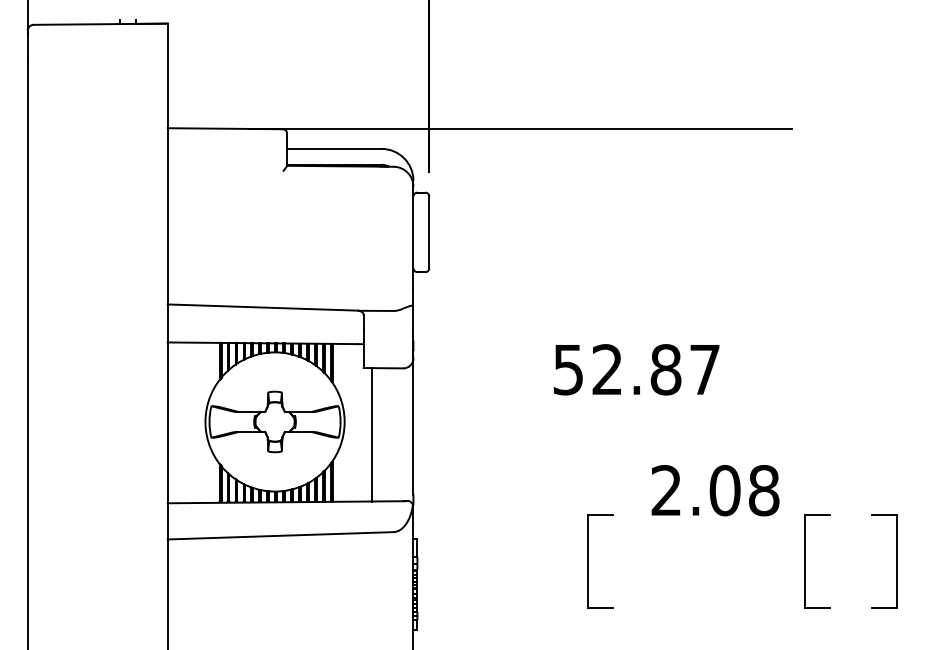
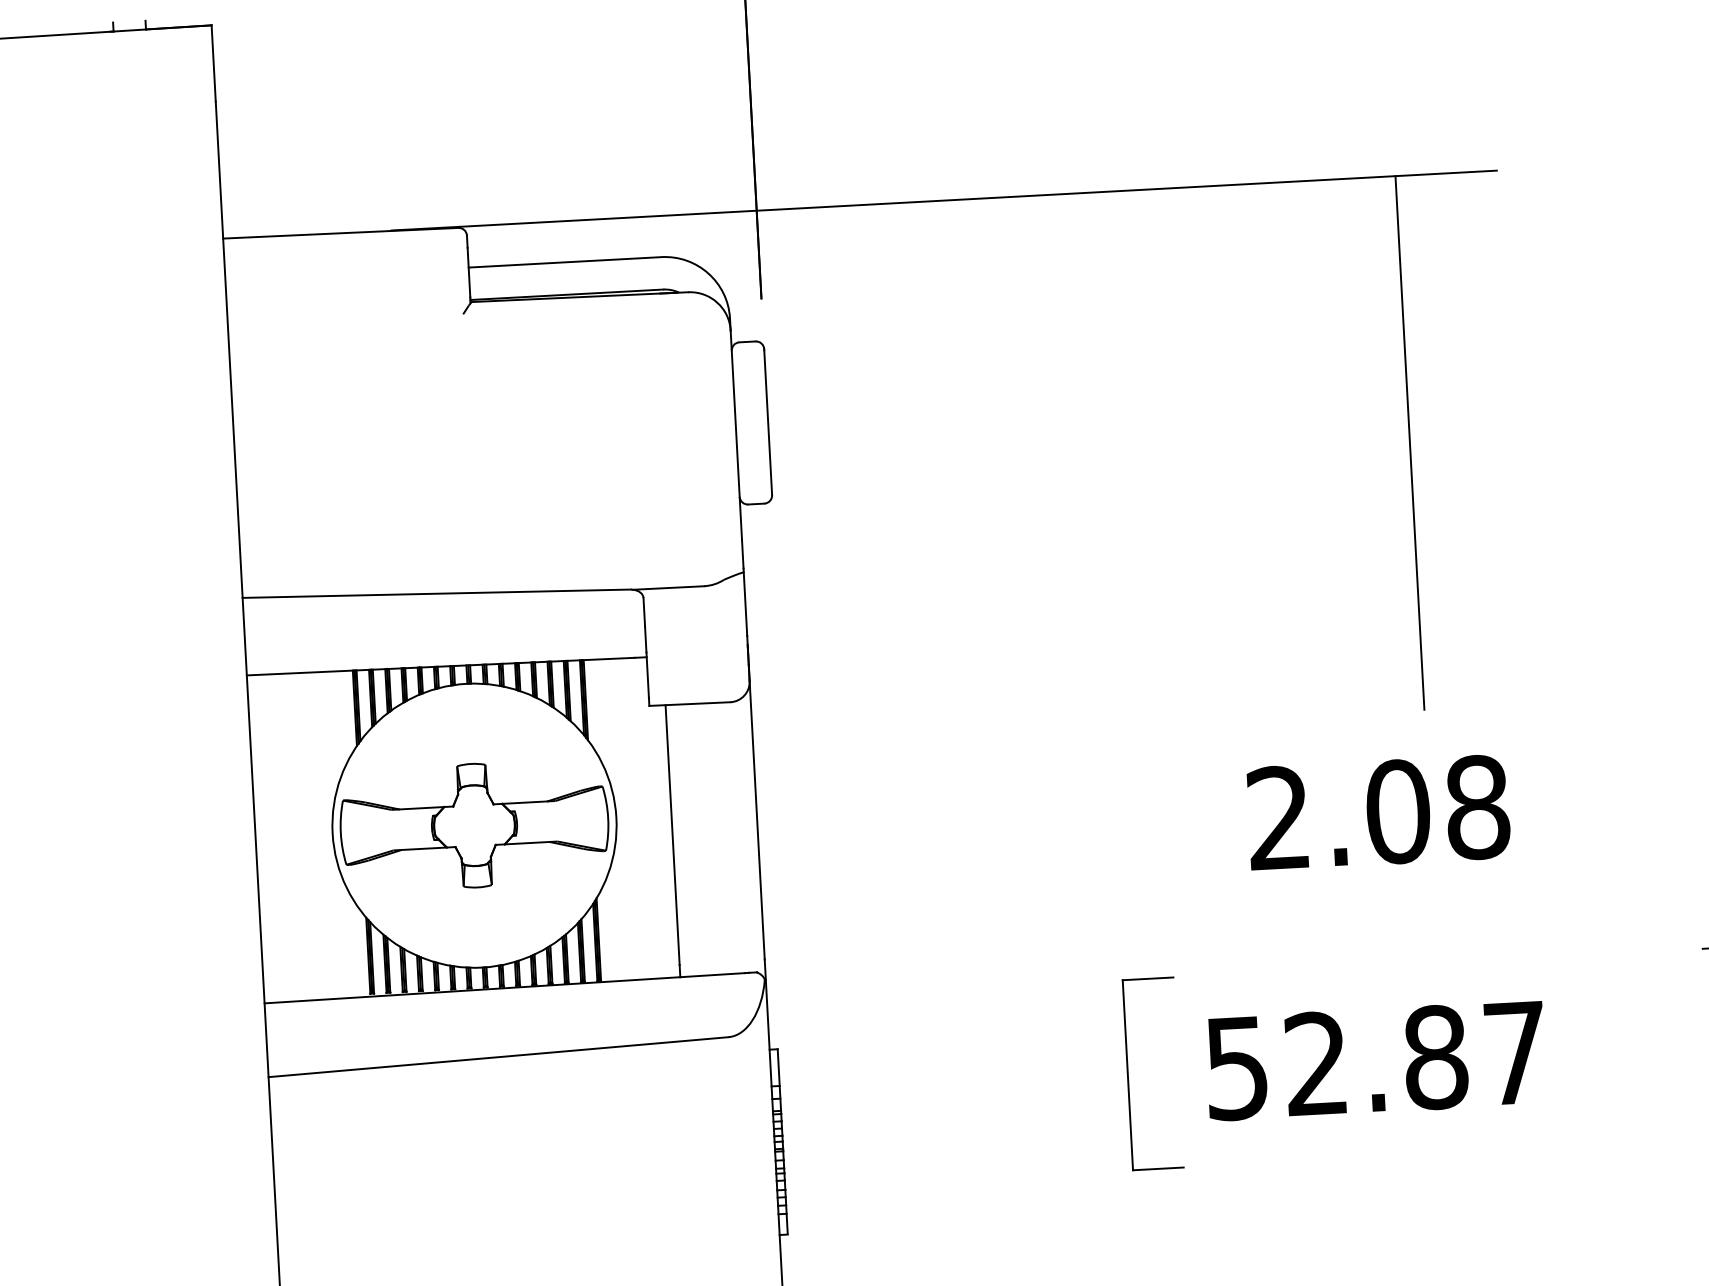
line: (742, 259) -> (1409, 442), added
text: (636, 369) -> (1375, 1060), moved
text: (715, 490) -> (1378, 812), moved
part: (805, 561) -> (1571, 1051), removed

